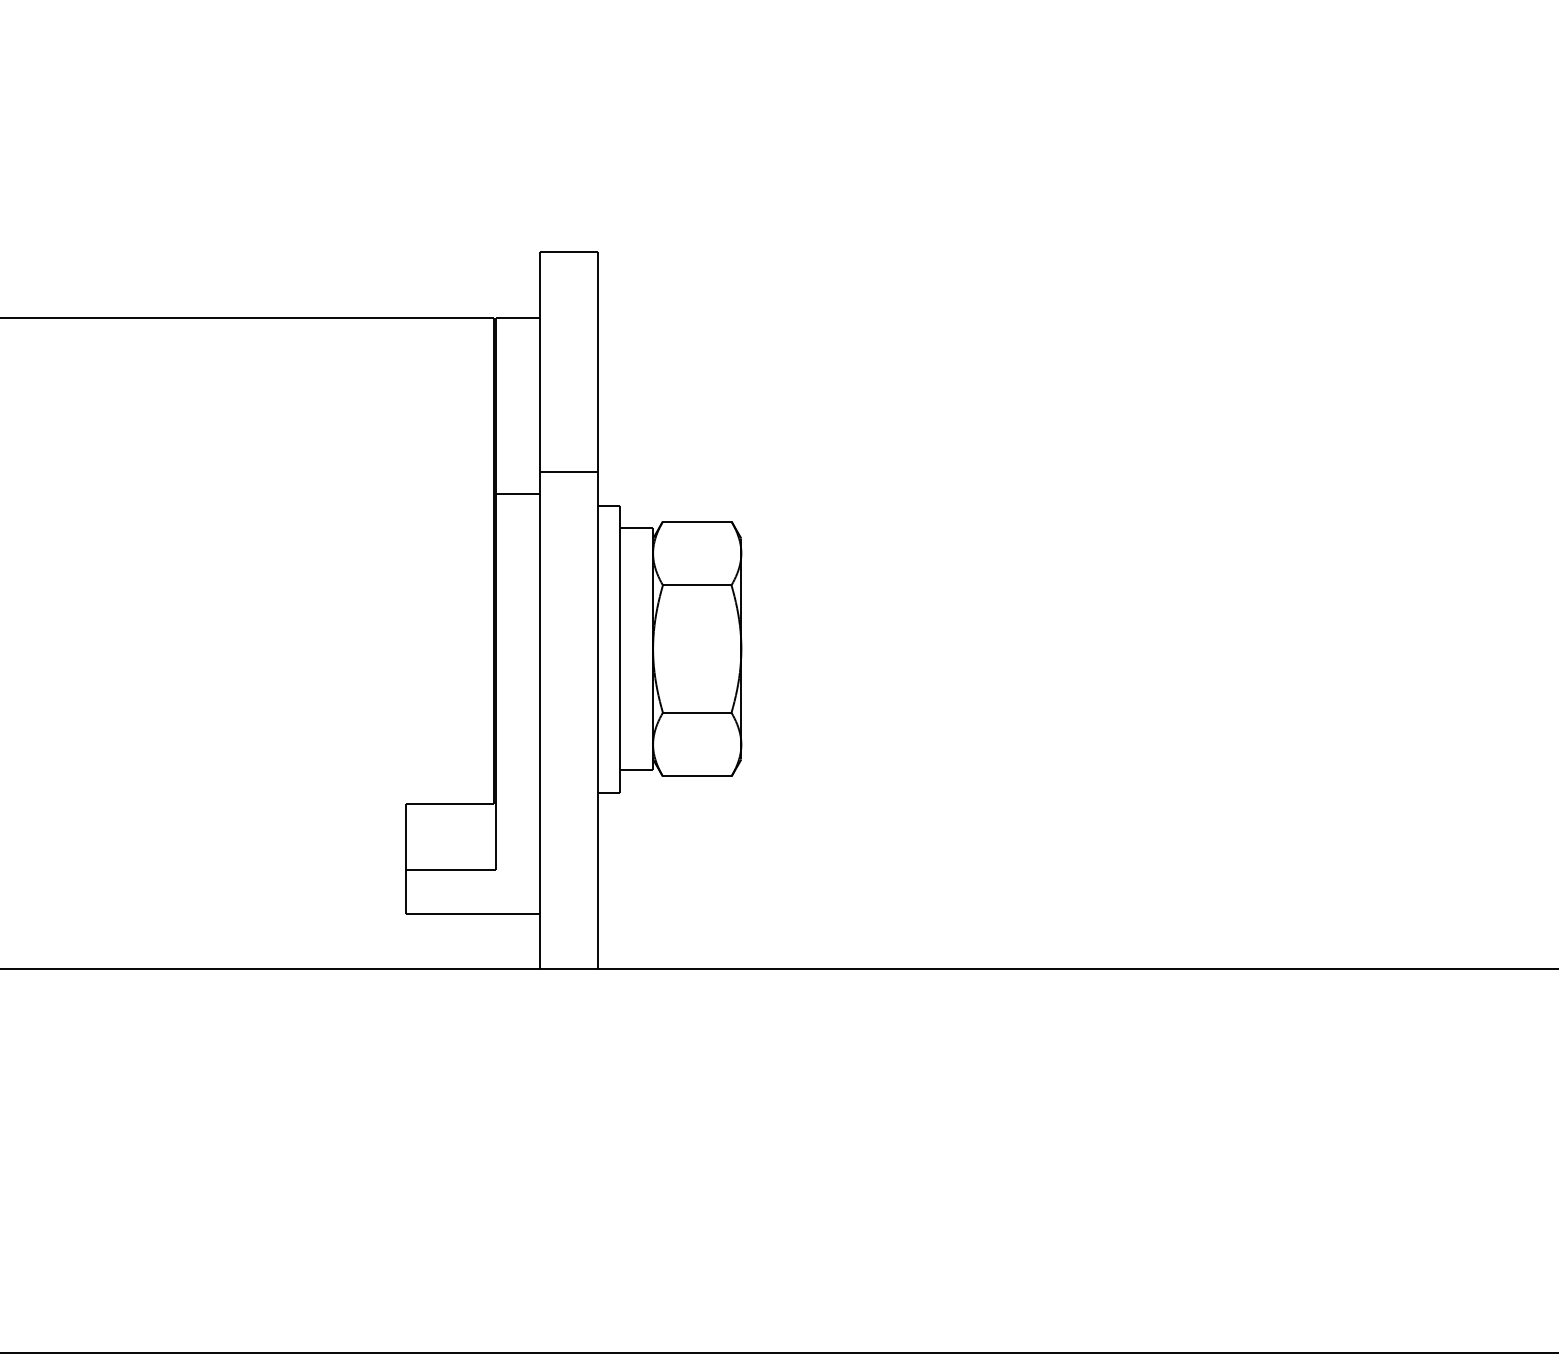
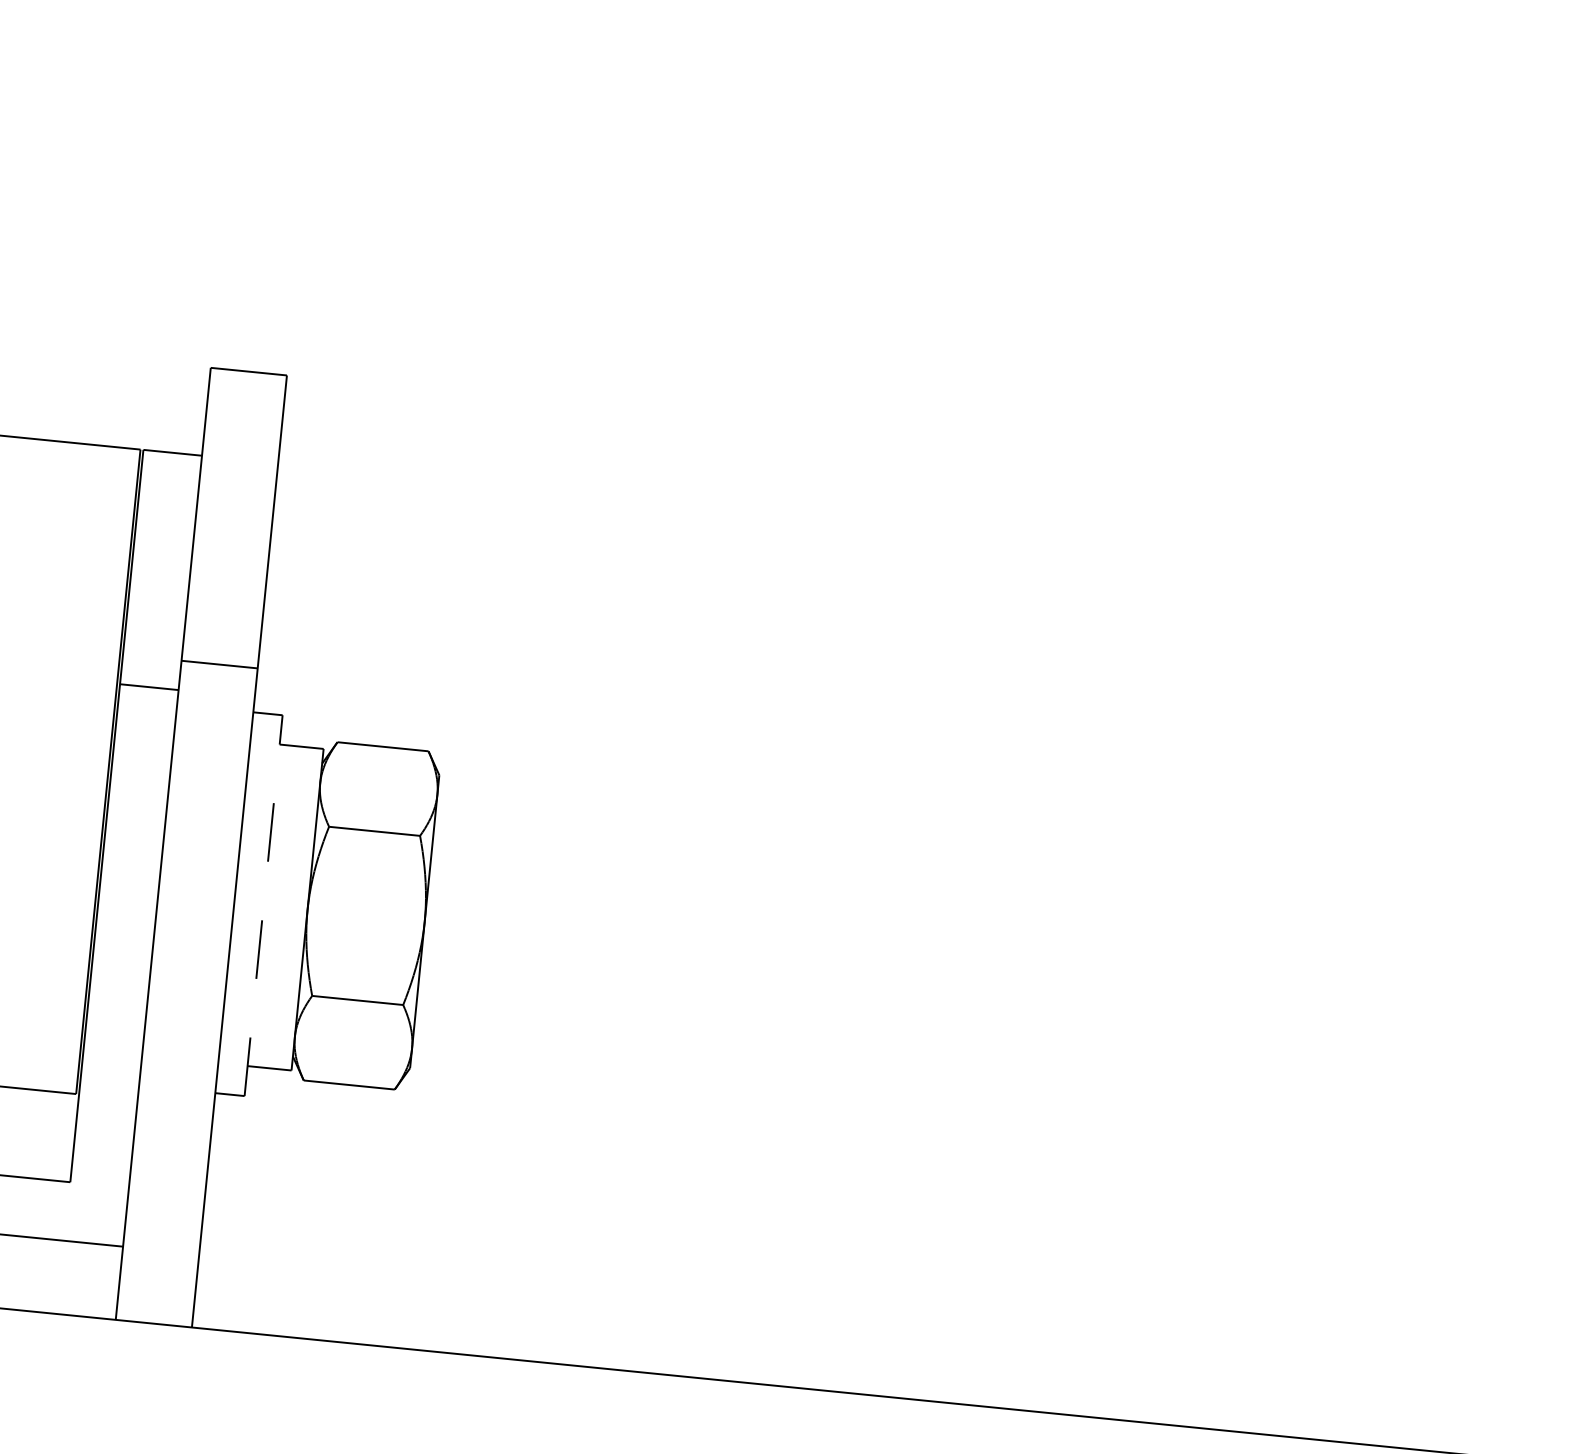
line: (619, 649) -> (262, 906), solid -> dashed

